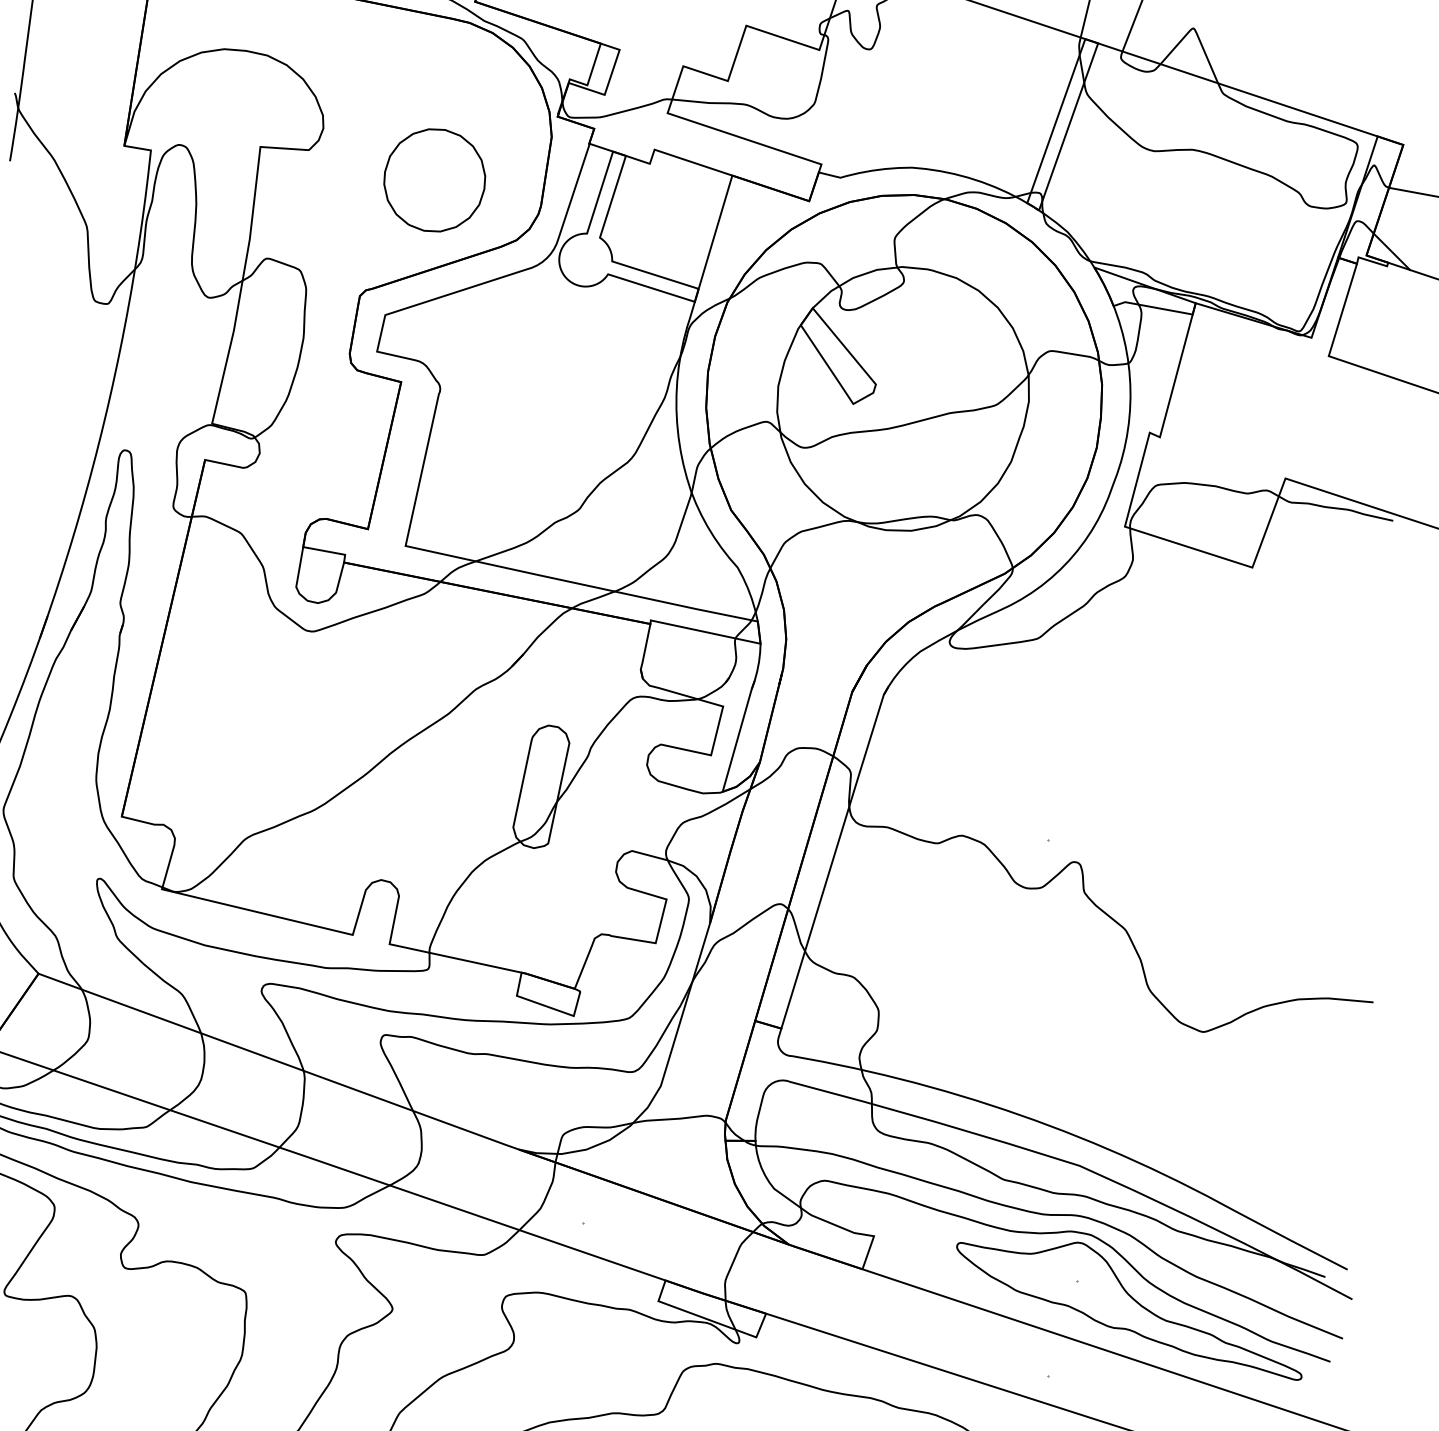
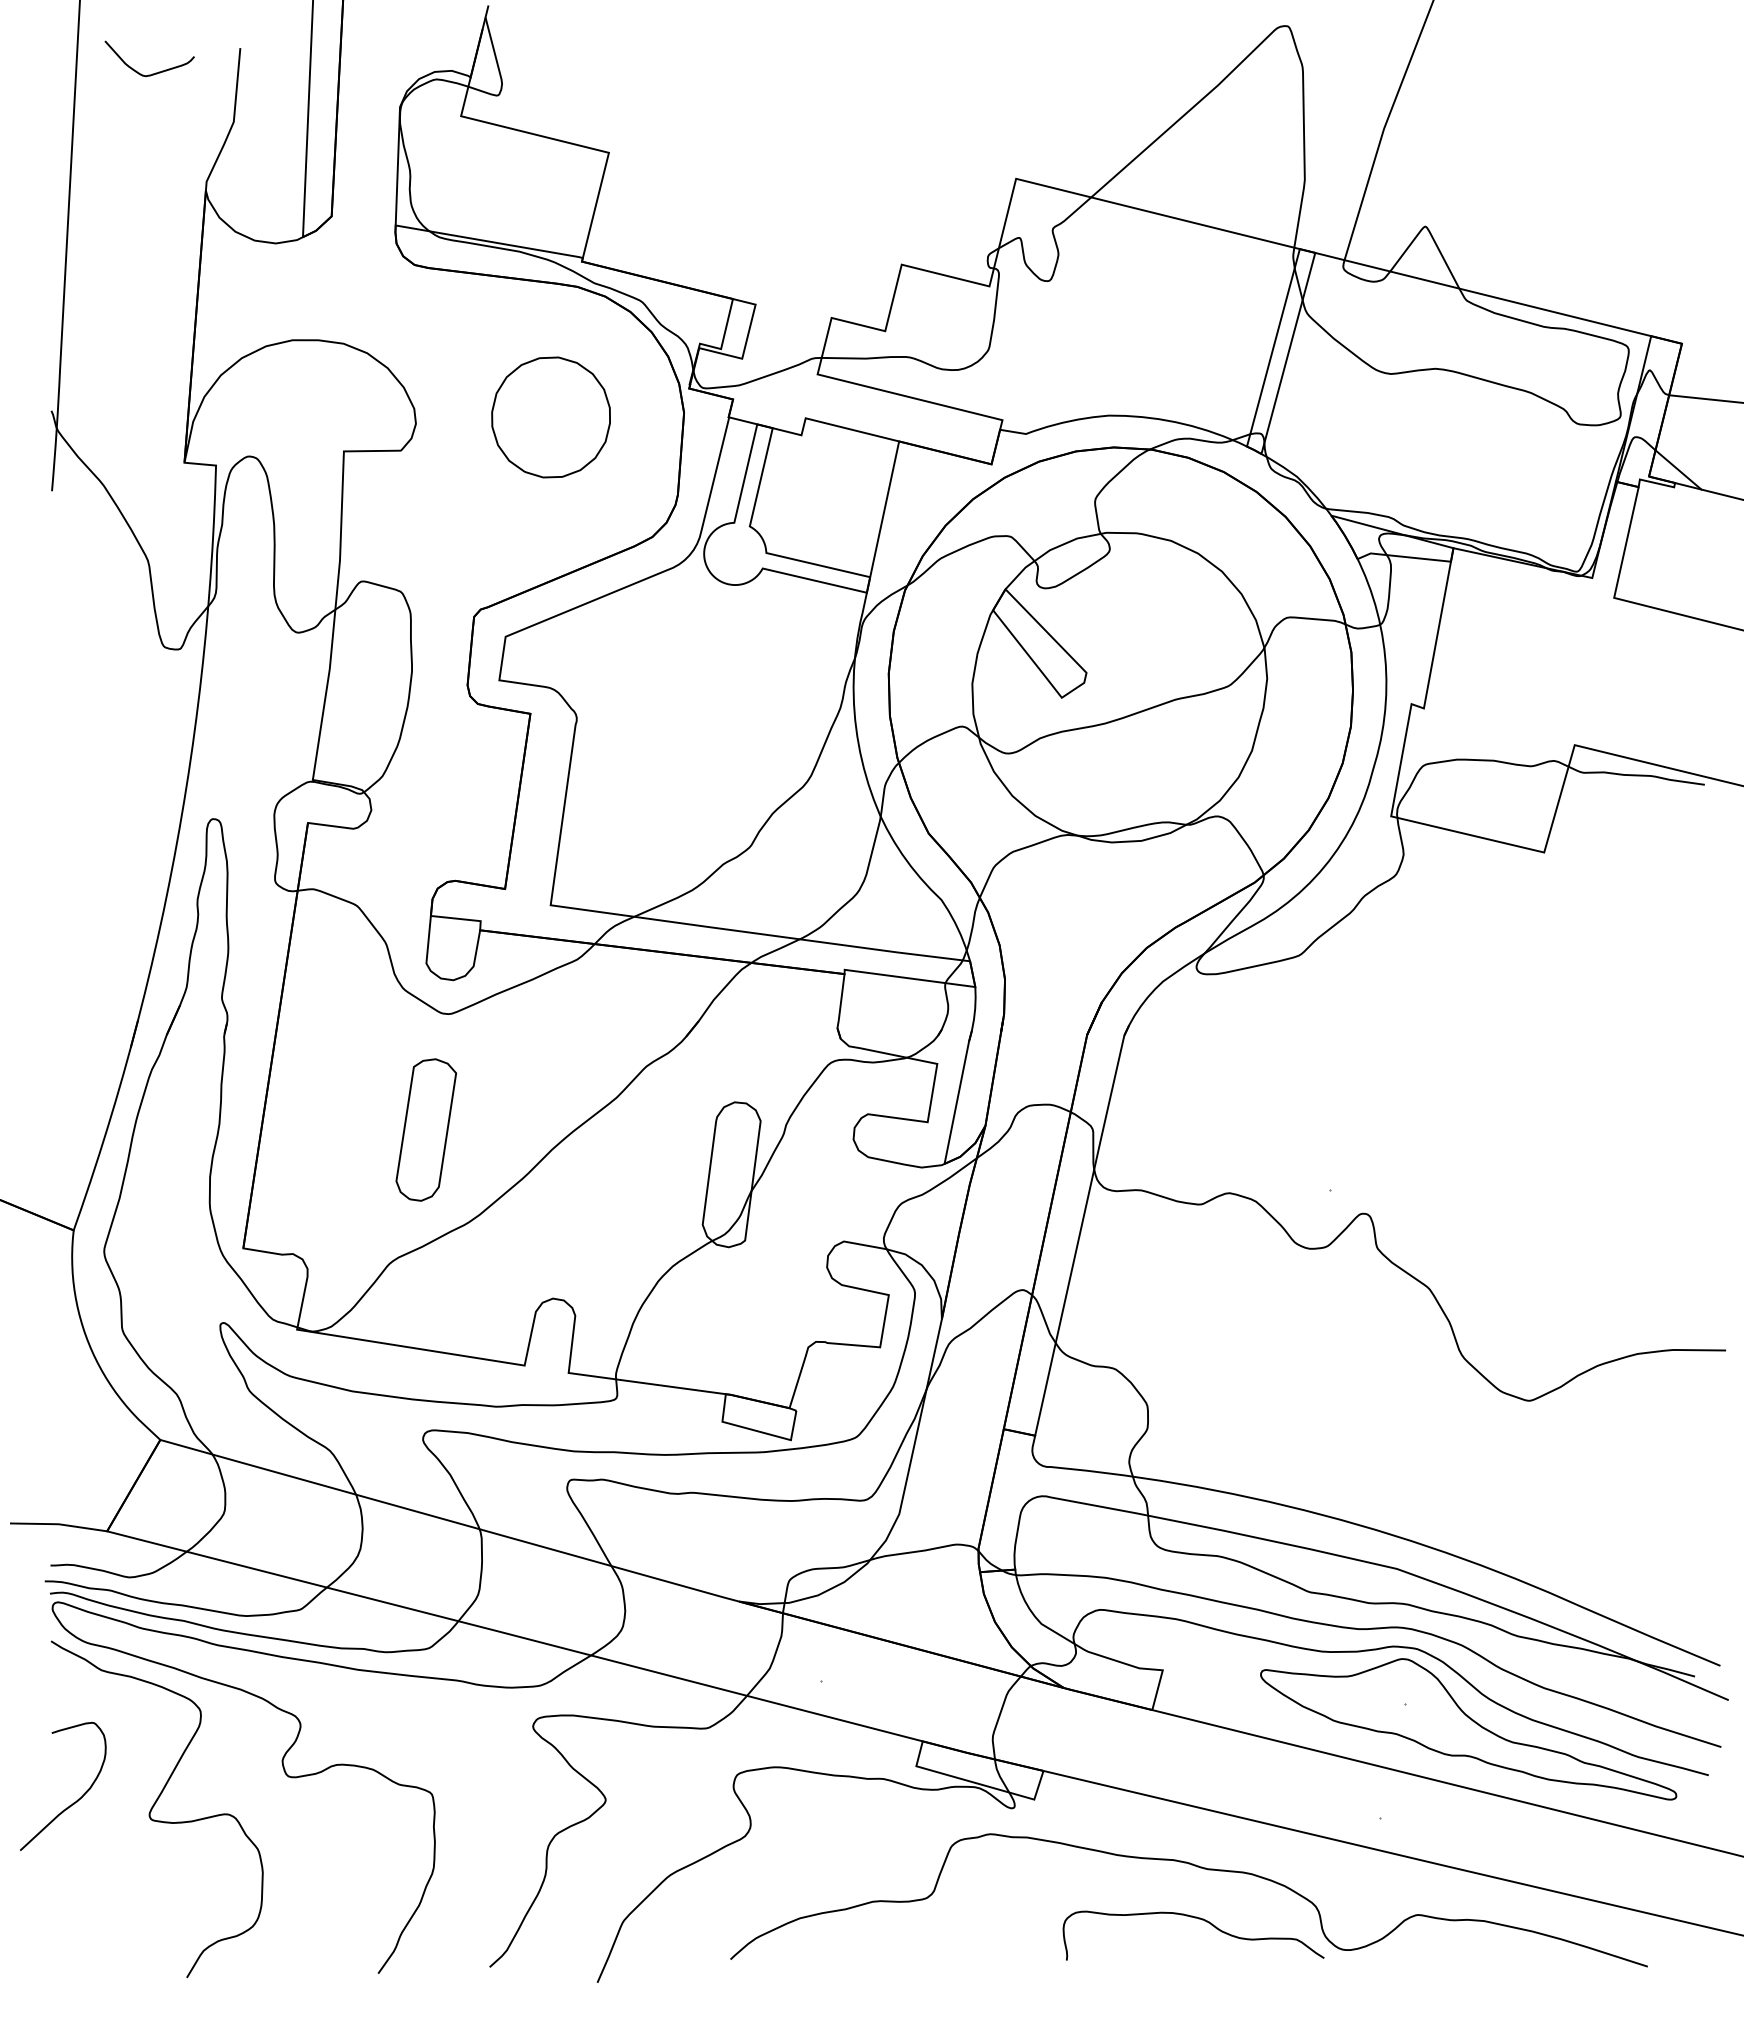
part: (434, 180) -> (550, 417), moved
part: (285, 728) -> (426, 1129), added

